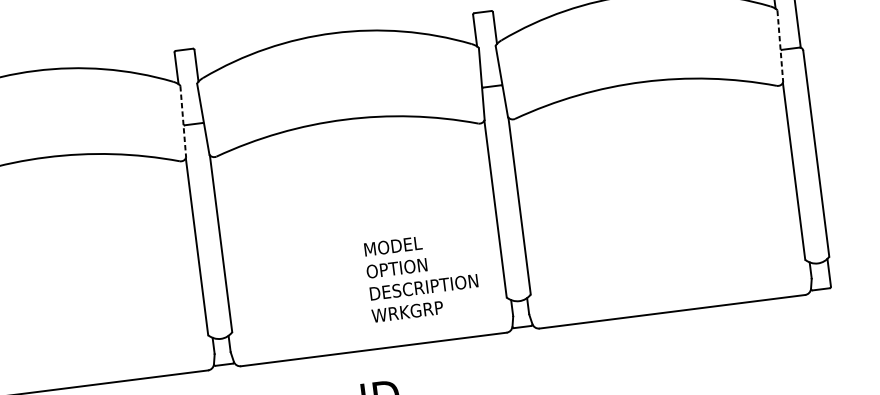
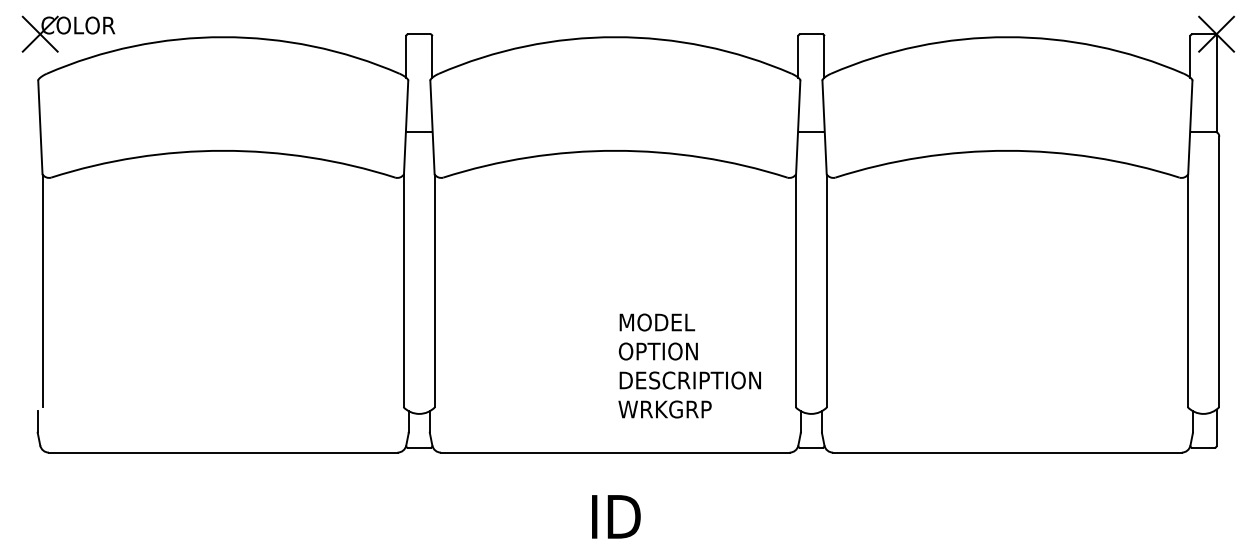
line: (780, 46) -> (1190, 127), dashed -> solid
line: (183, 122) -> (406, 127), dashed -> solid

